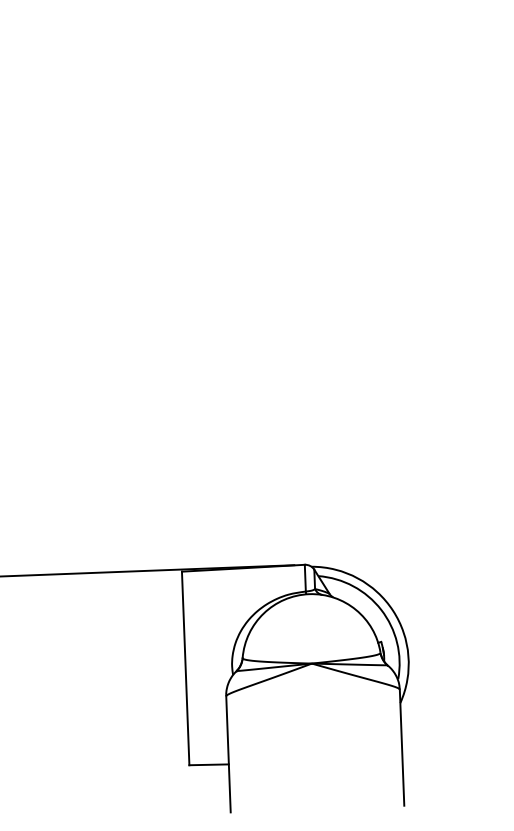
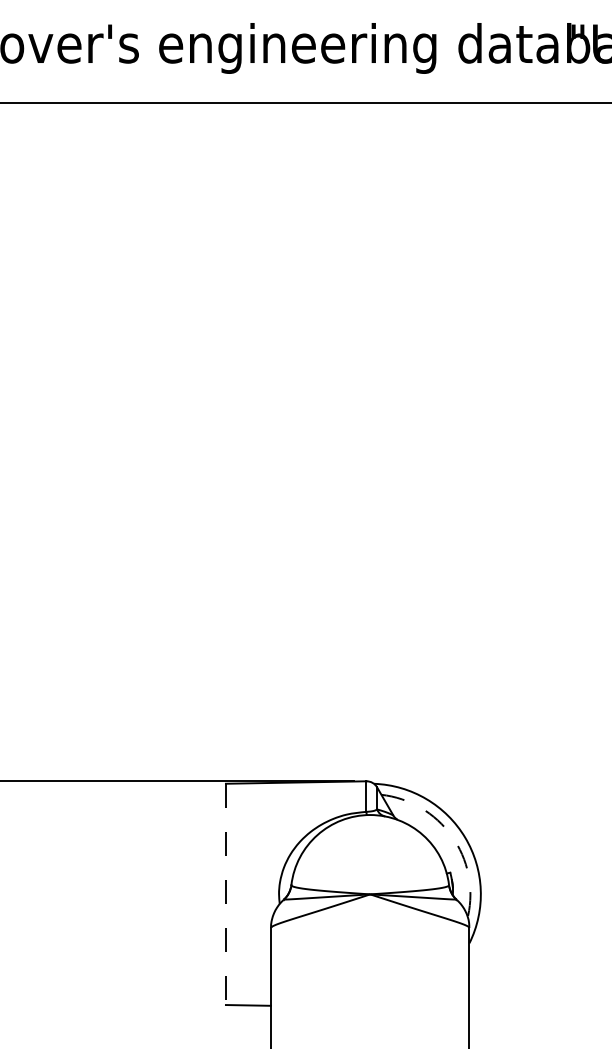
arc: (381, 610) -> (451, 836), solid -> dashed
line: (185, 668) -> (225, 894), solid -> dashed

